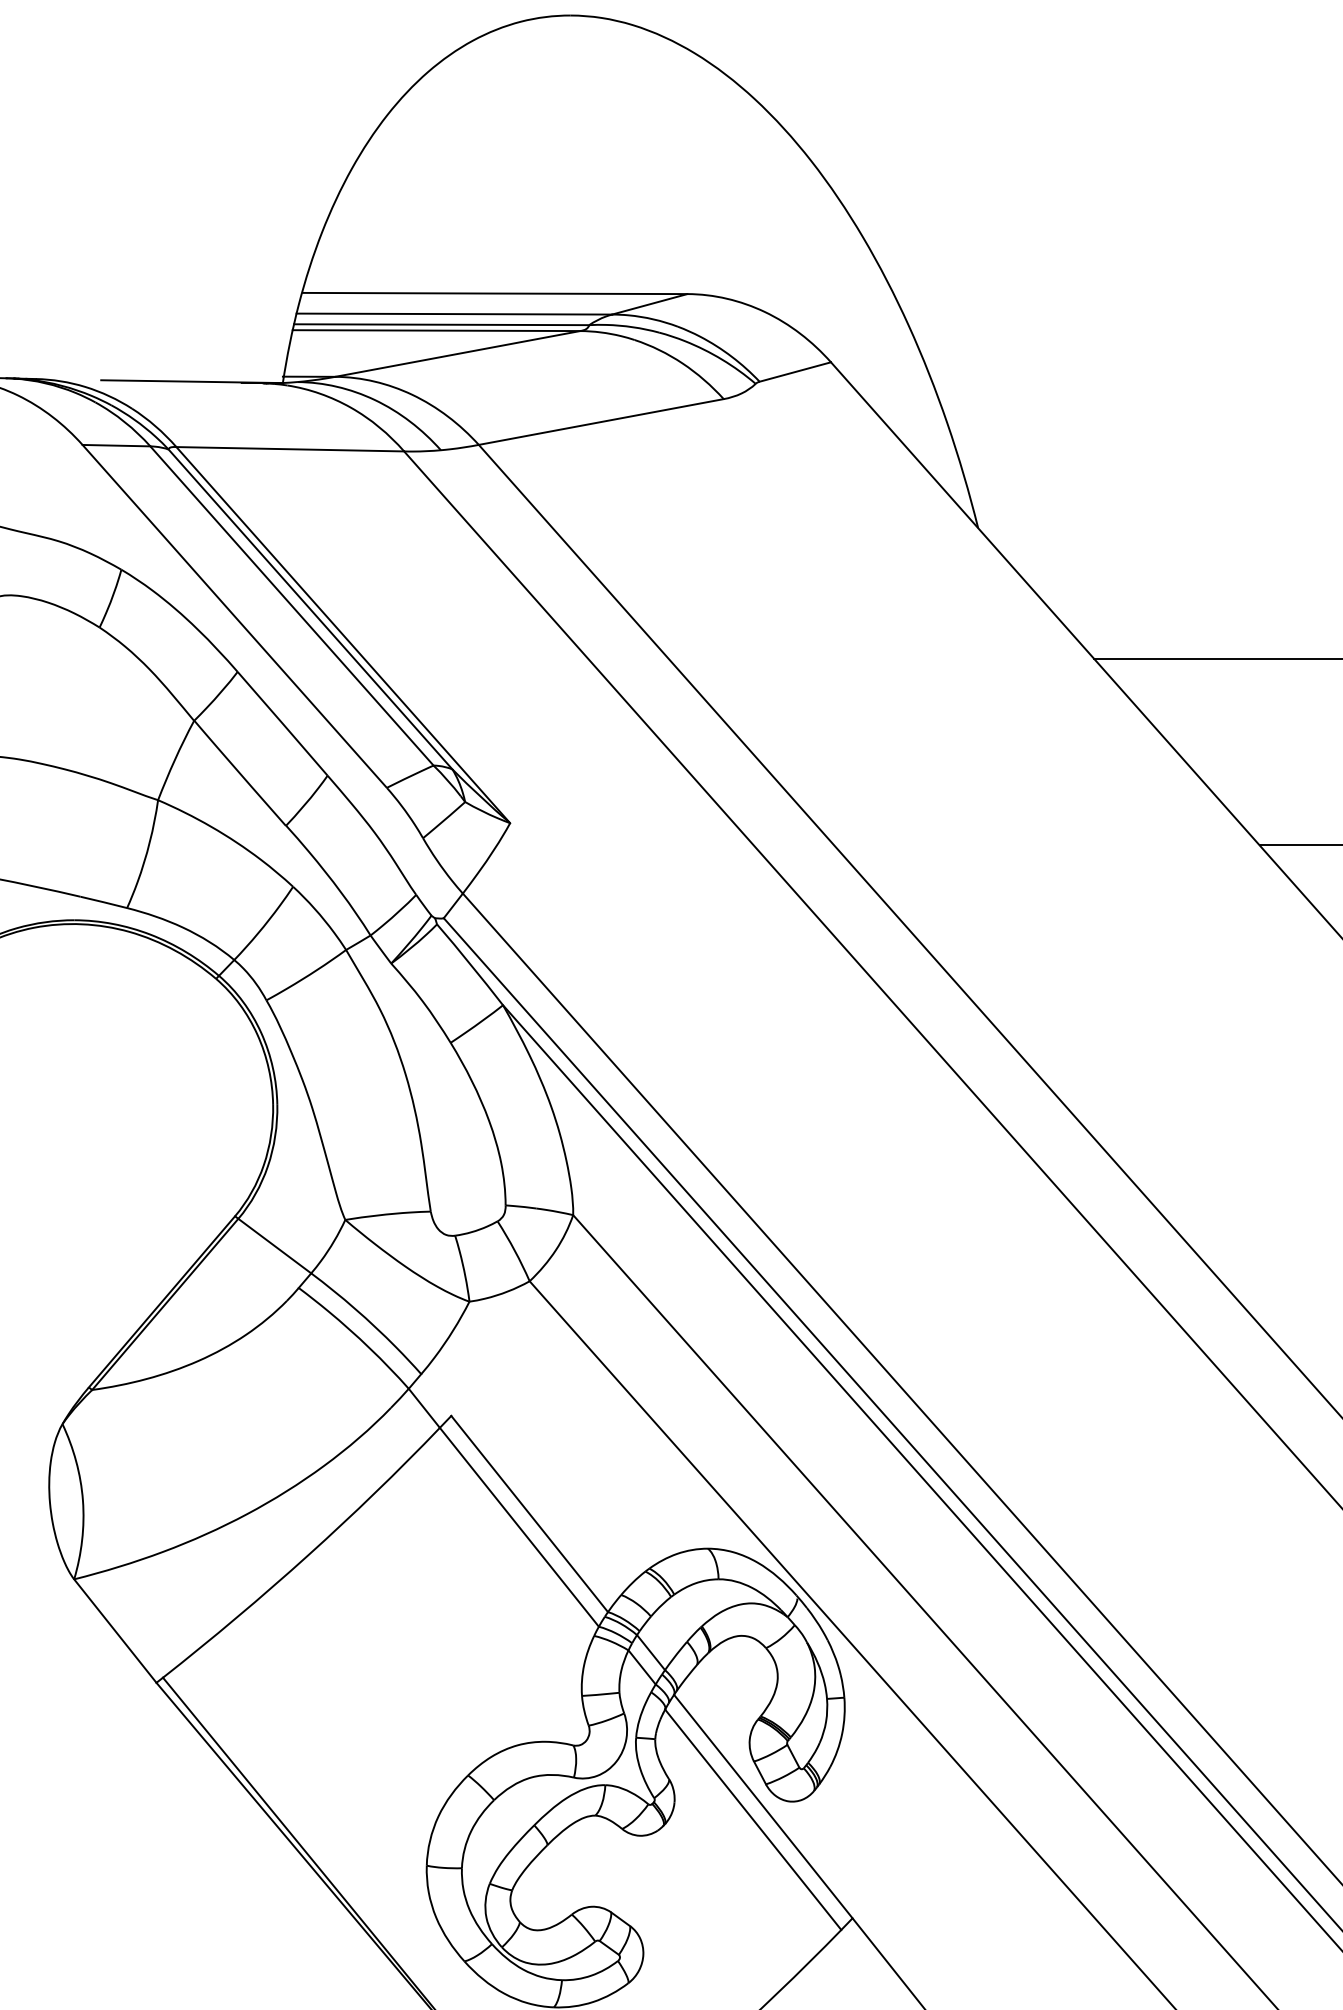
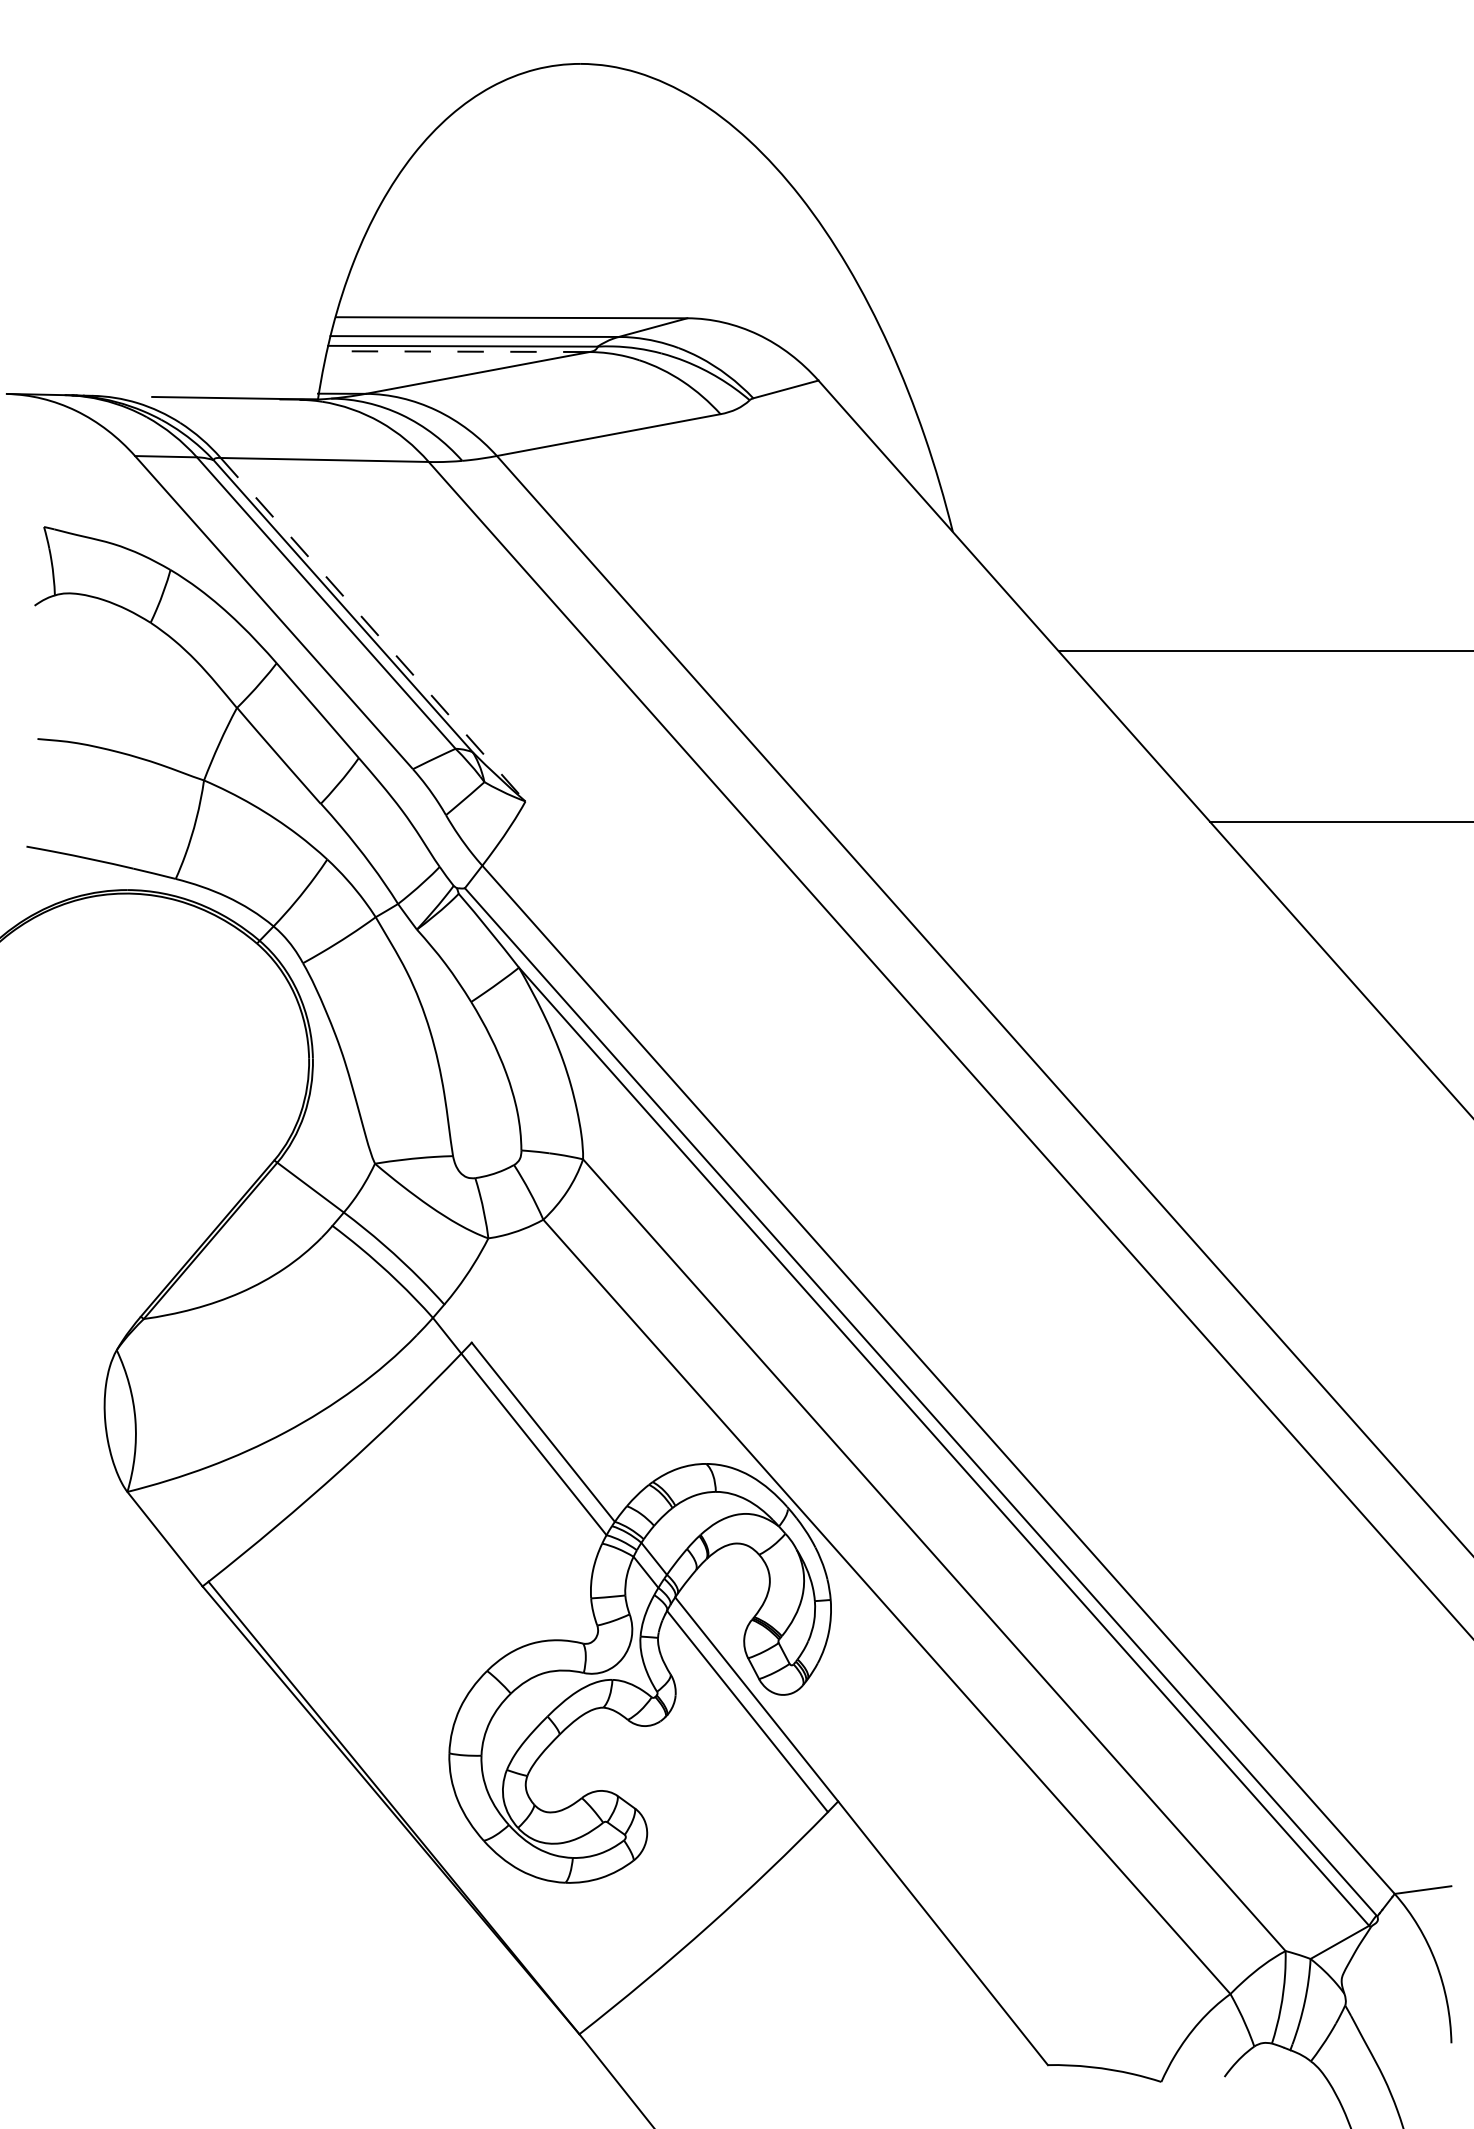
line: (435, 330) -> (457, 351), solid -> dashed
line: (343, 634) -> (373, 629), solid -> dashed

